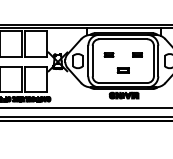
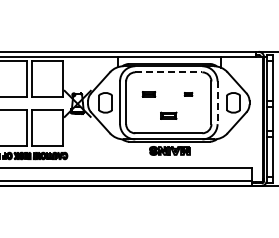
line: (123, 39) -> (168, 72), solid -> dashed
part: (137, 55) -> (188, 94), size x0.6
line: (158, 61) -> (217, 103), solid -> dashed

